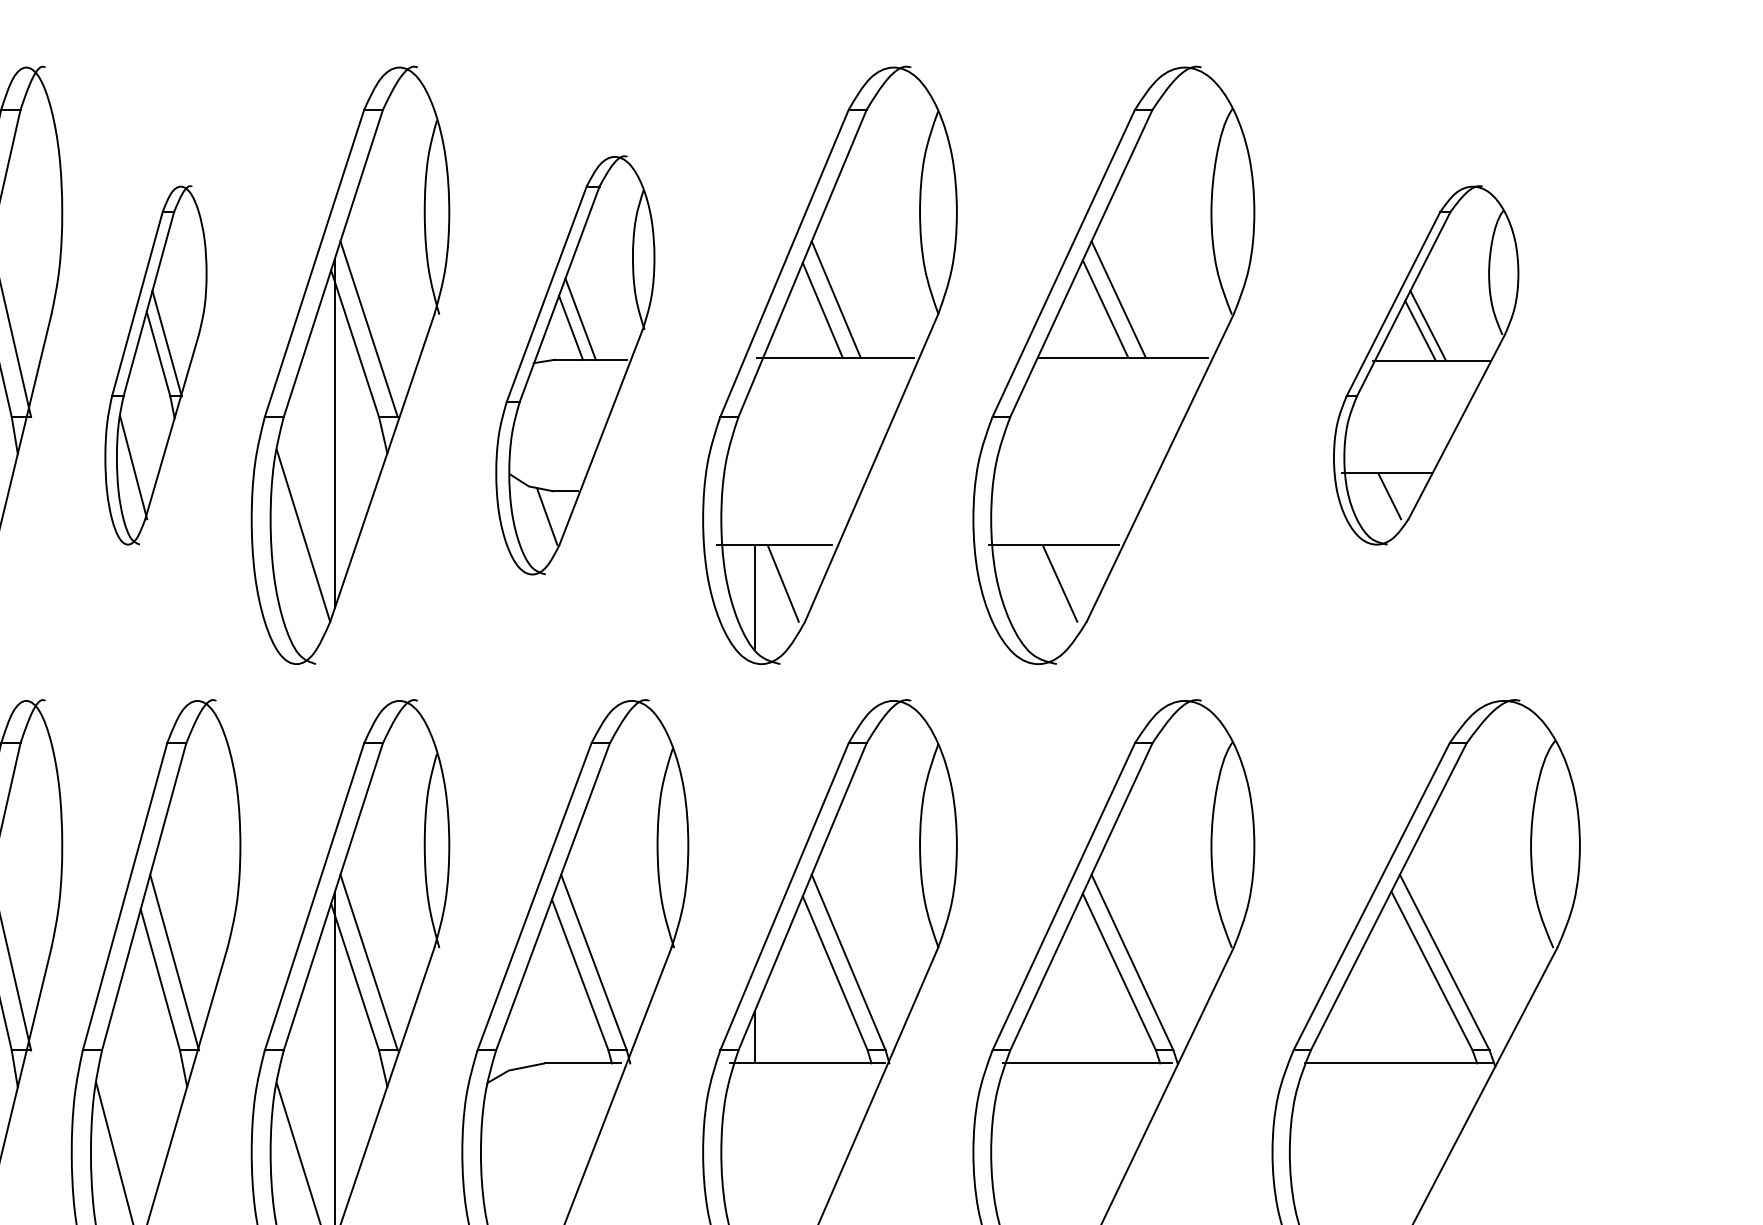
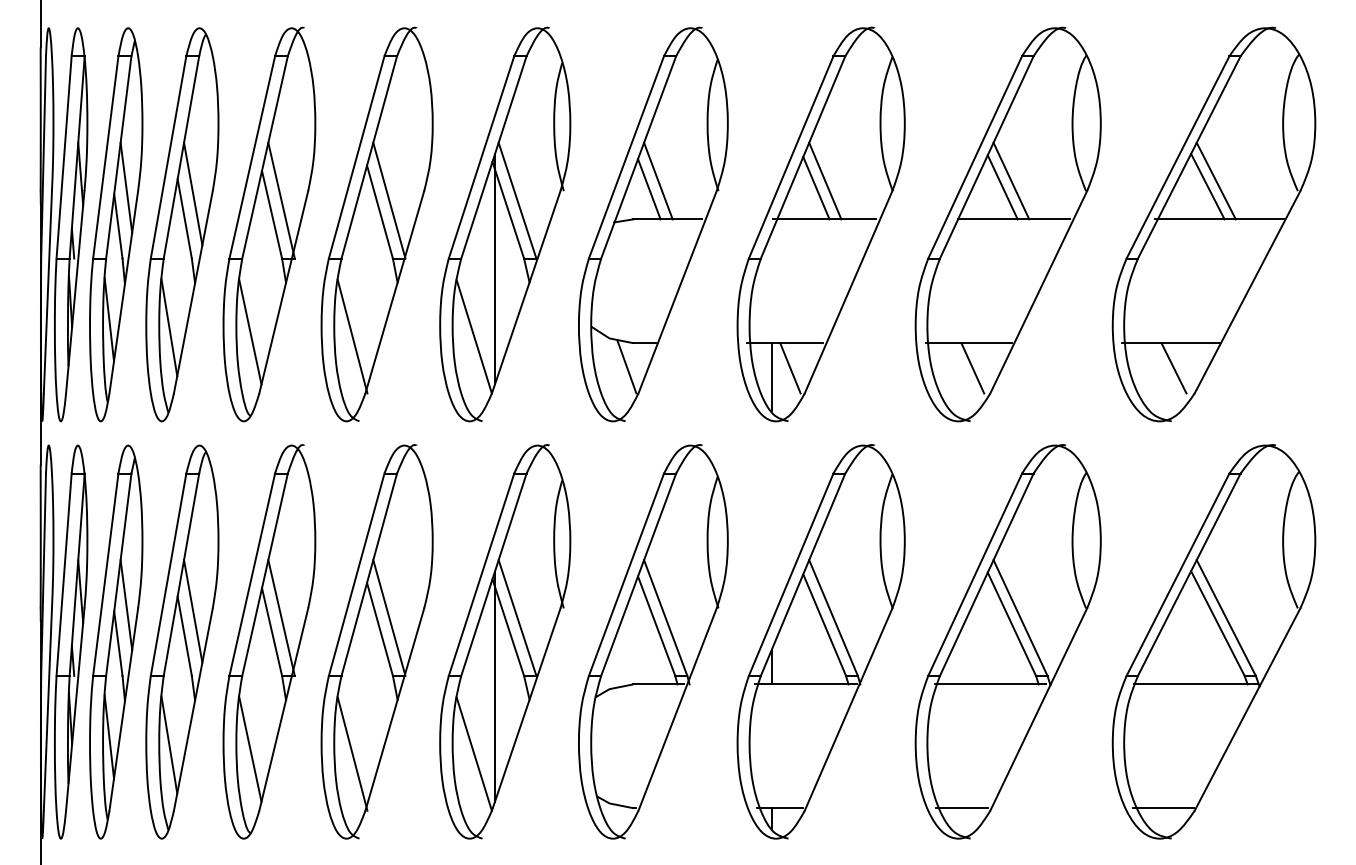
part: (155, 365) -> (376, 224), size x1.67
part: (575, 365) -> (653, 224), size x1.43
part: (1425, 365) -> (1213, 224), size x1.67

